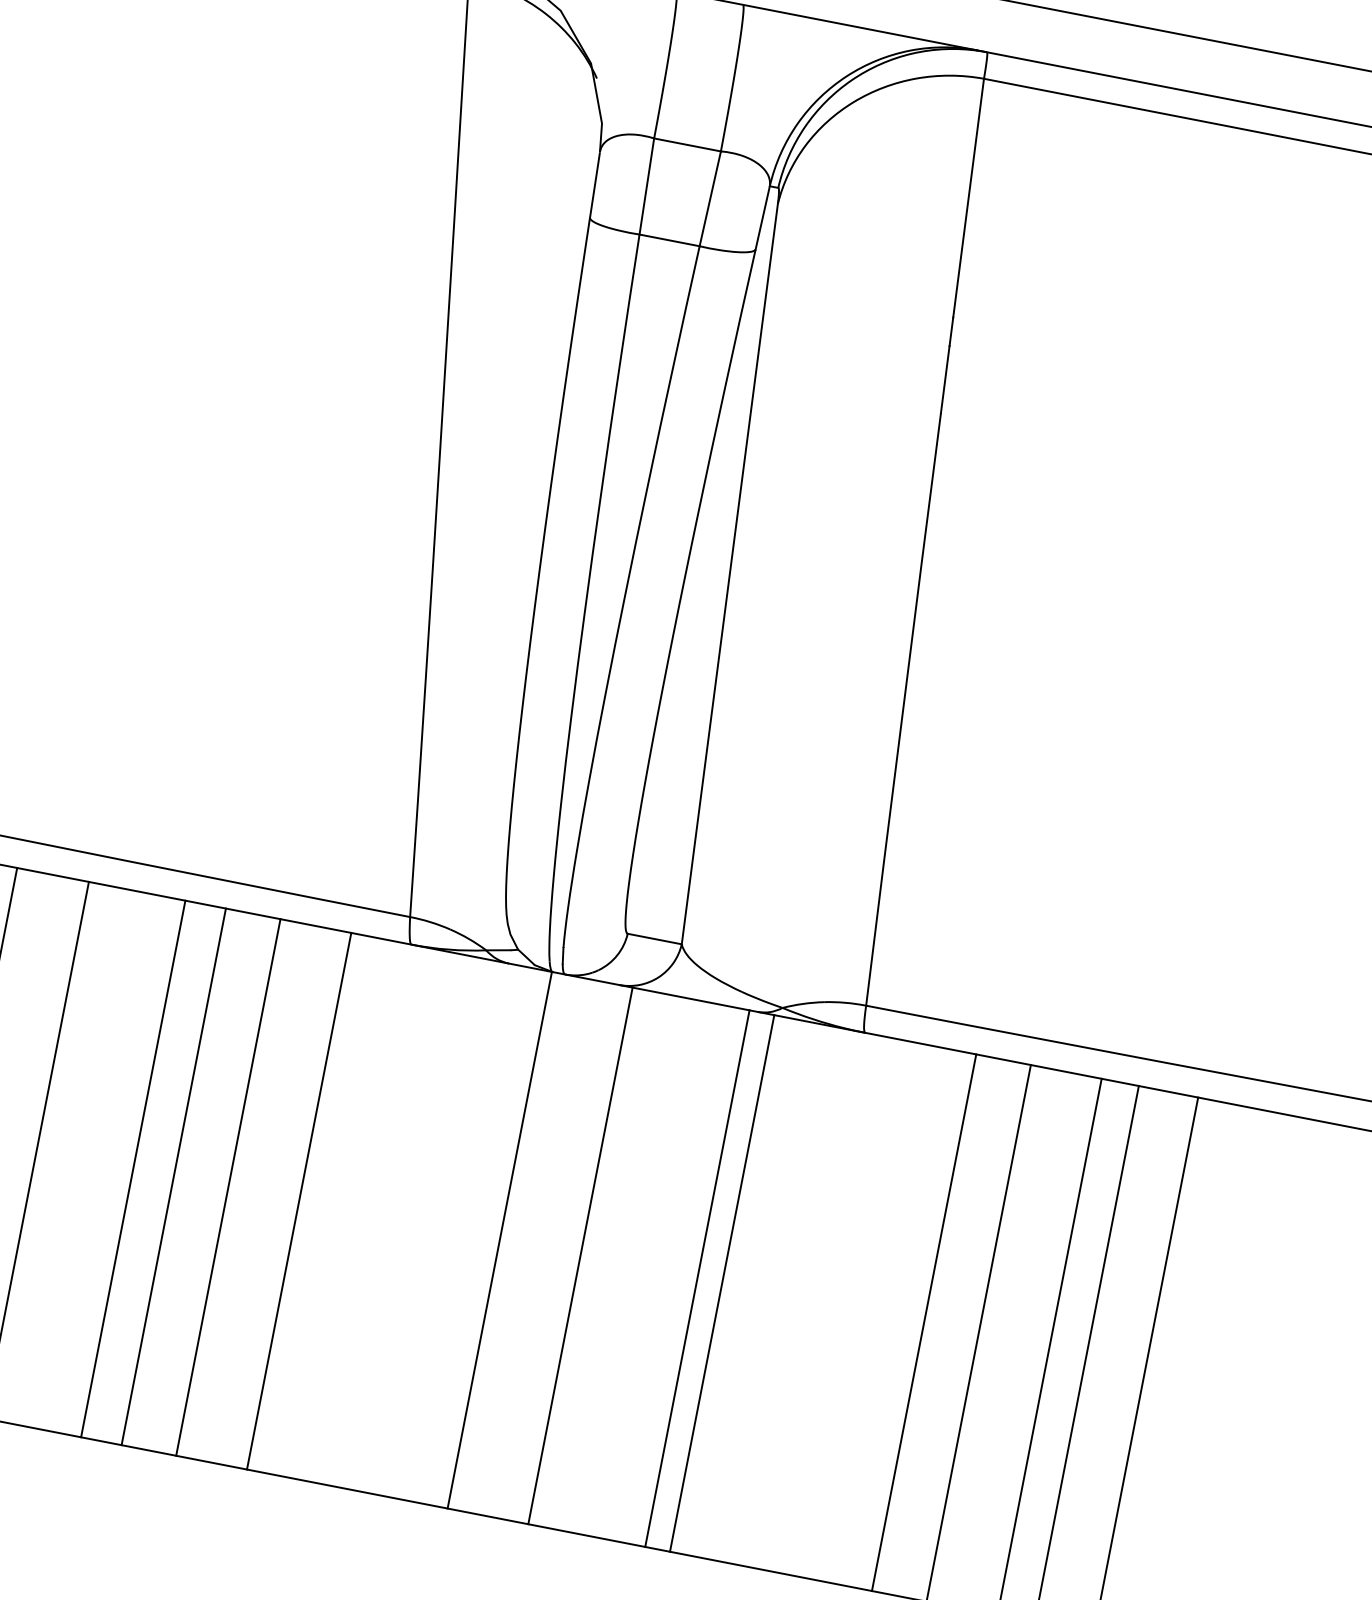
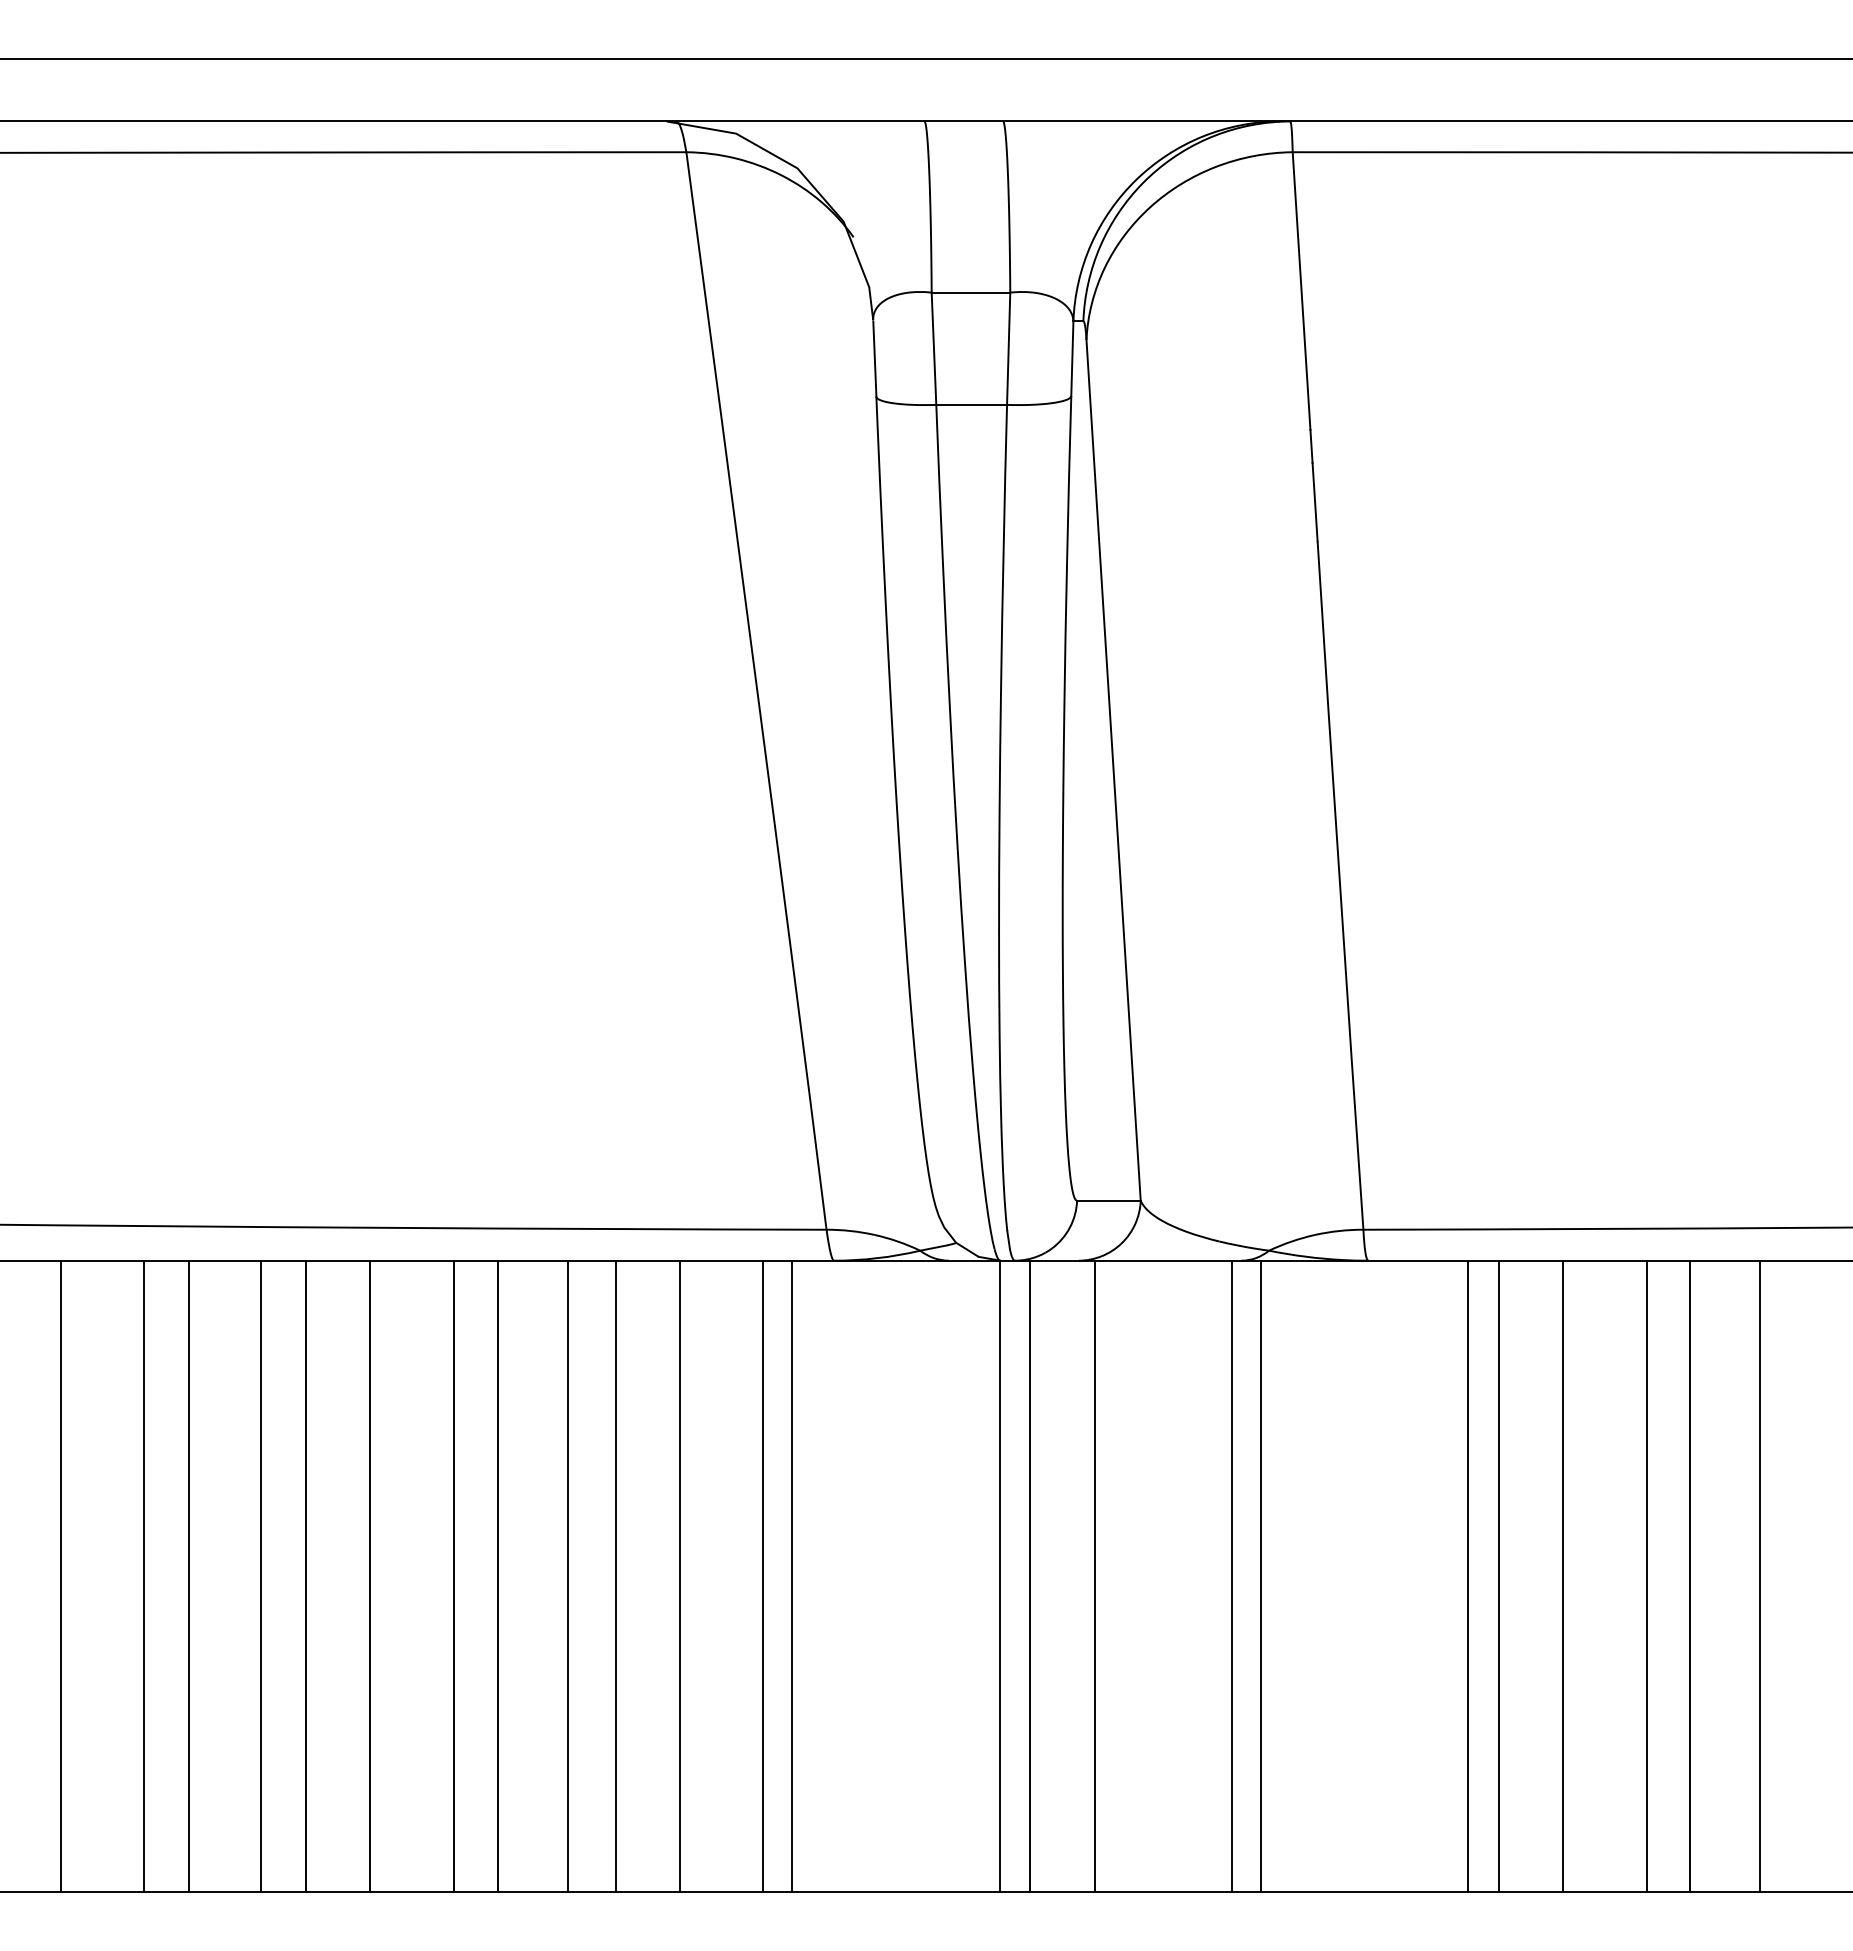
line: (74, 1157) -> (498, 1576), added
line: (323, 1205) -> (792, 1576), added
line: (526, 1245) -> (1030, 1576), added
line: (898, 1317) -> (1468, 1576), added

